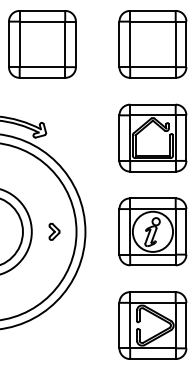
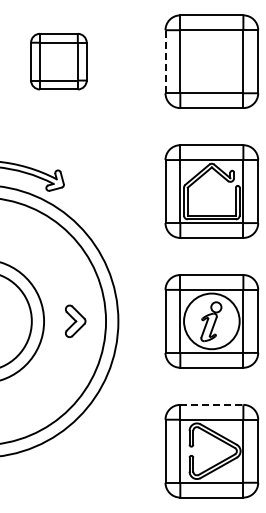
part: (42, 44) -> (58, 61), size x0.6
line: (119, 44) -> (165, 61), solid -> dashed
part: (54, 231) -> (75, 321), size x1.4
line: (152, 291) -> (211, 404), solid -> dashed

